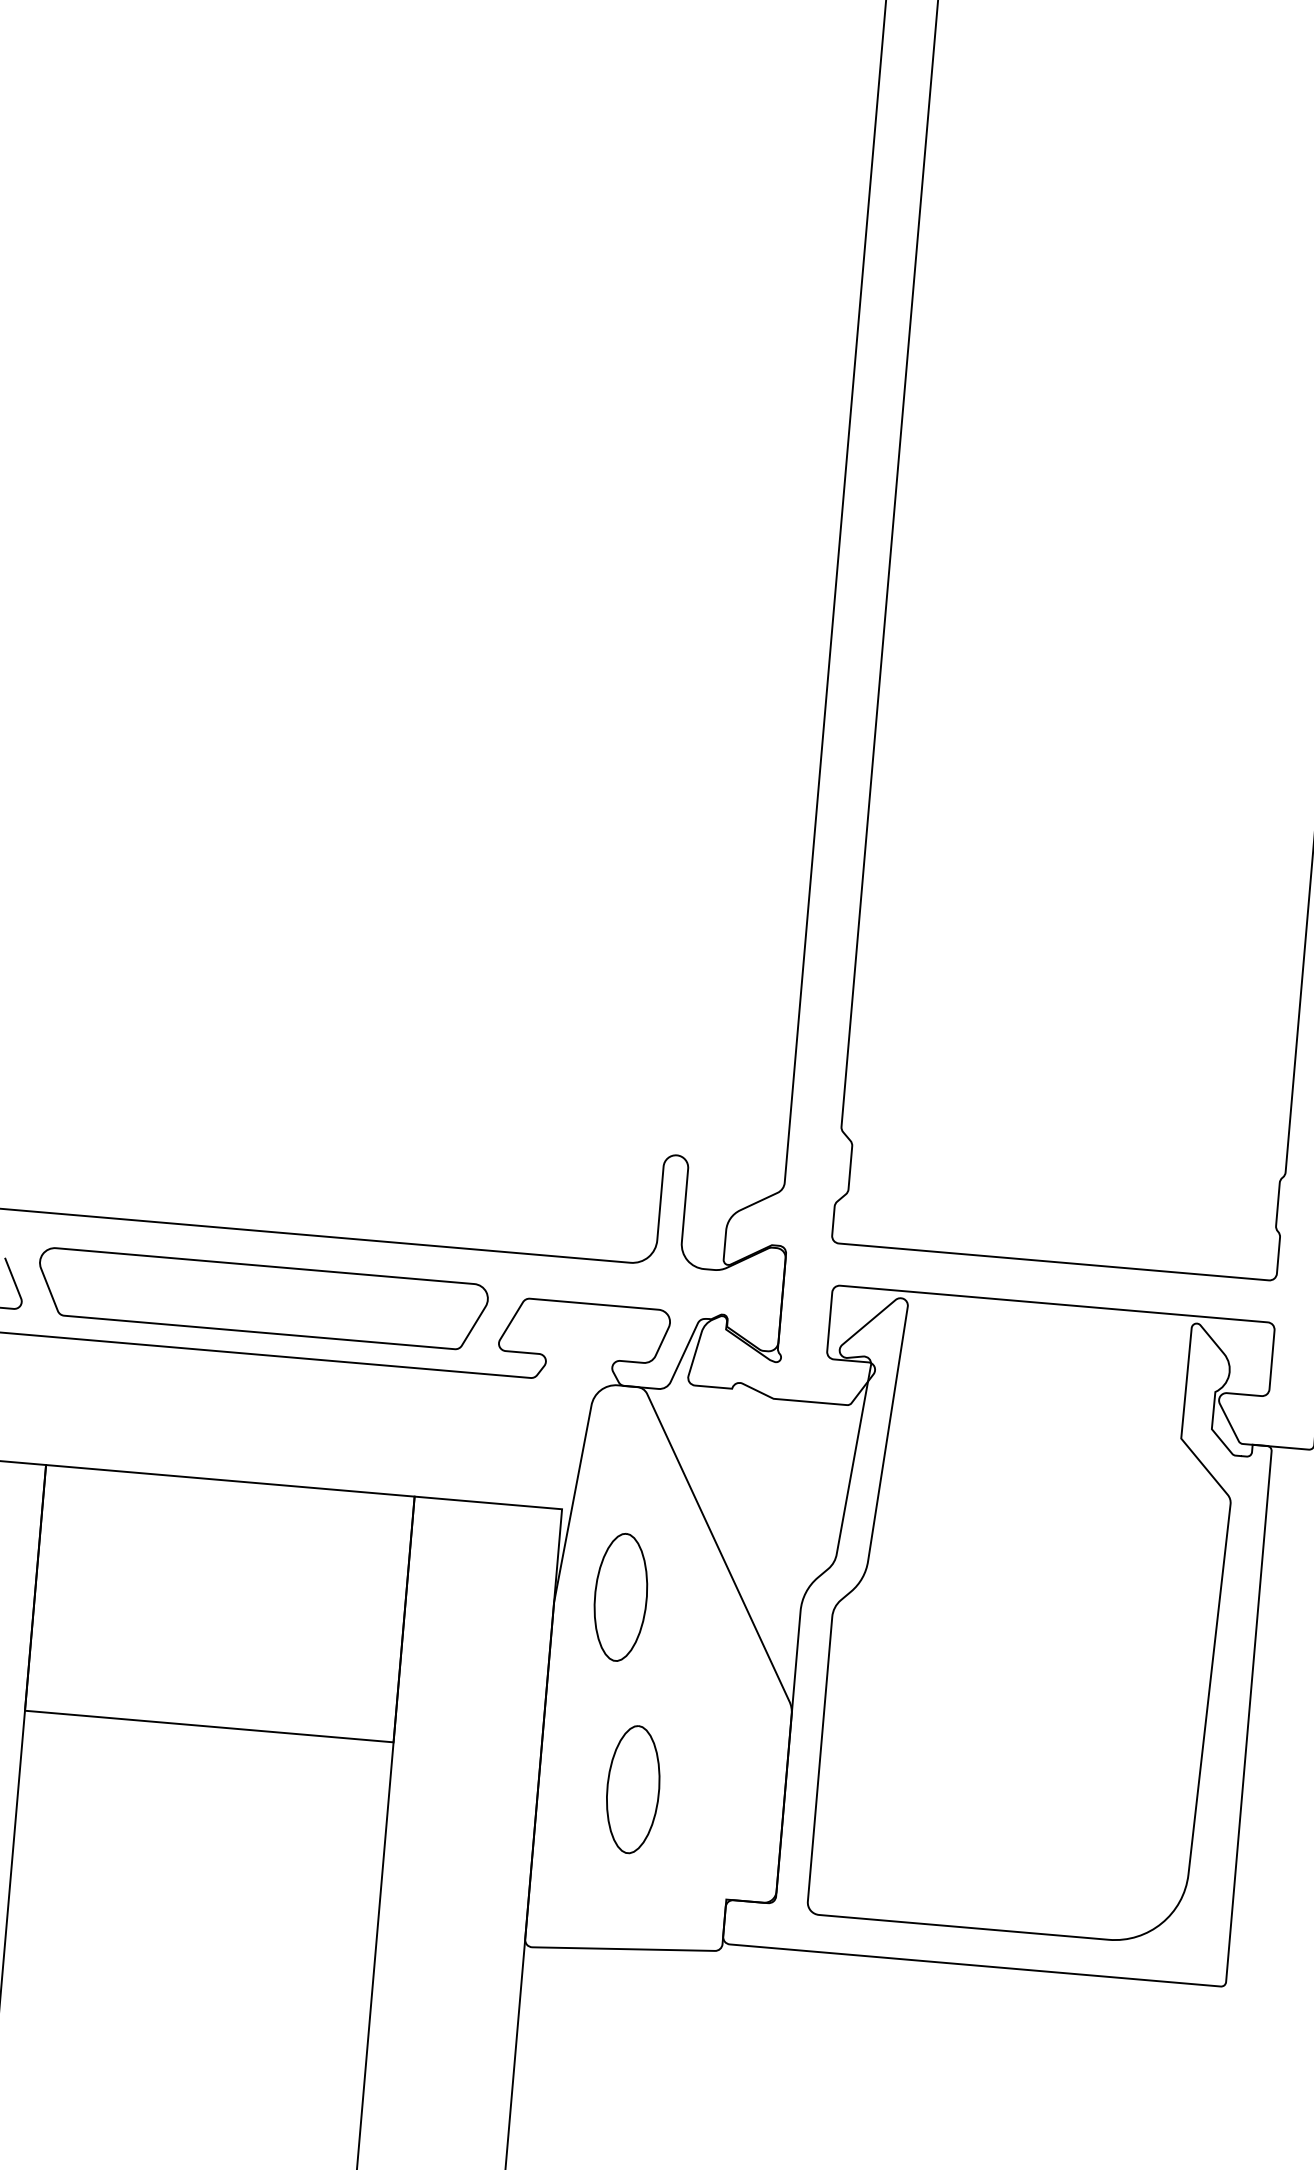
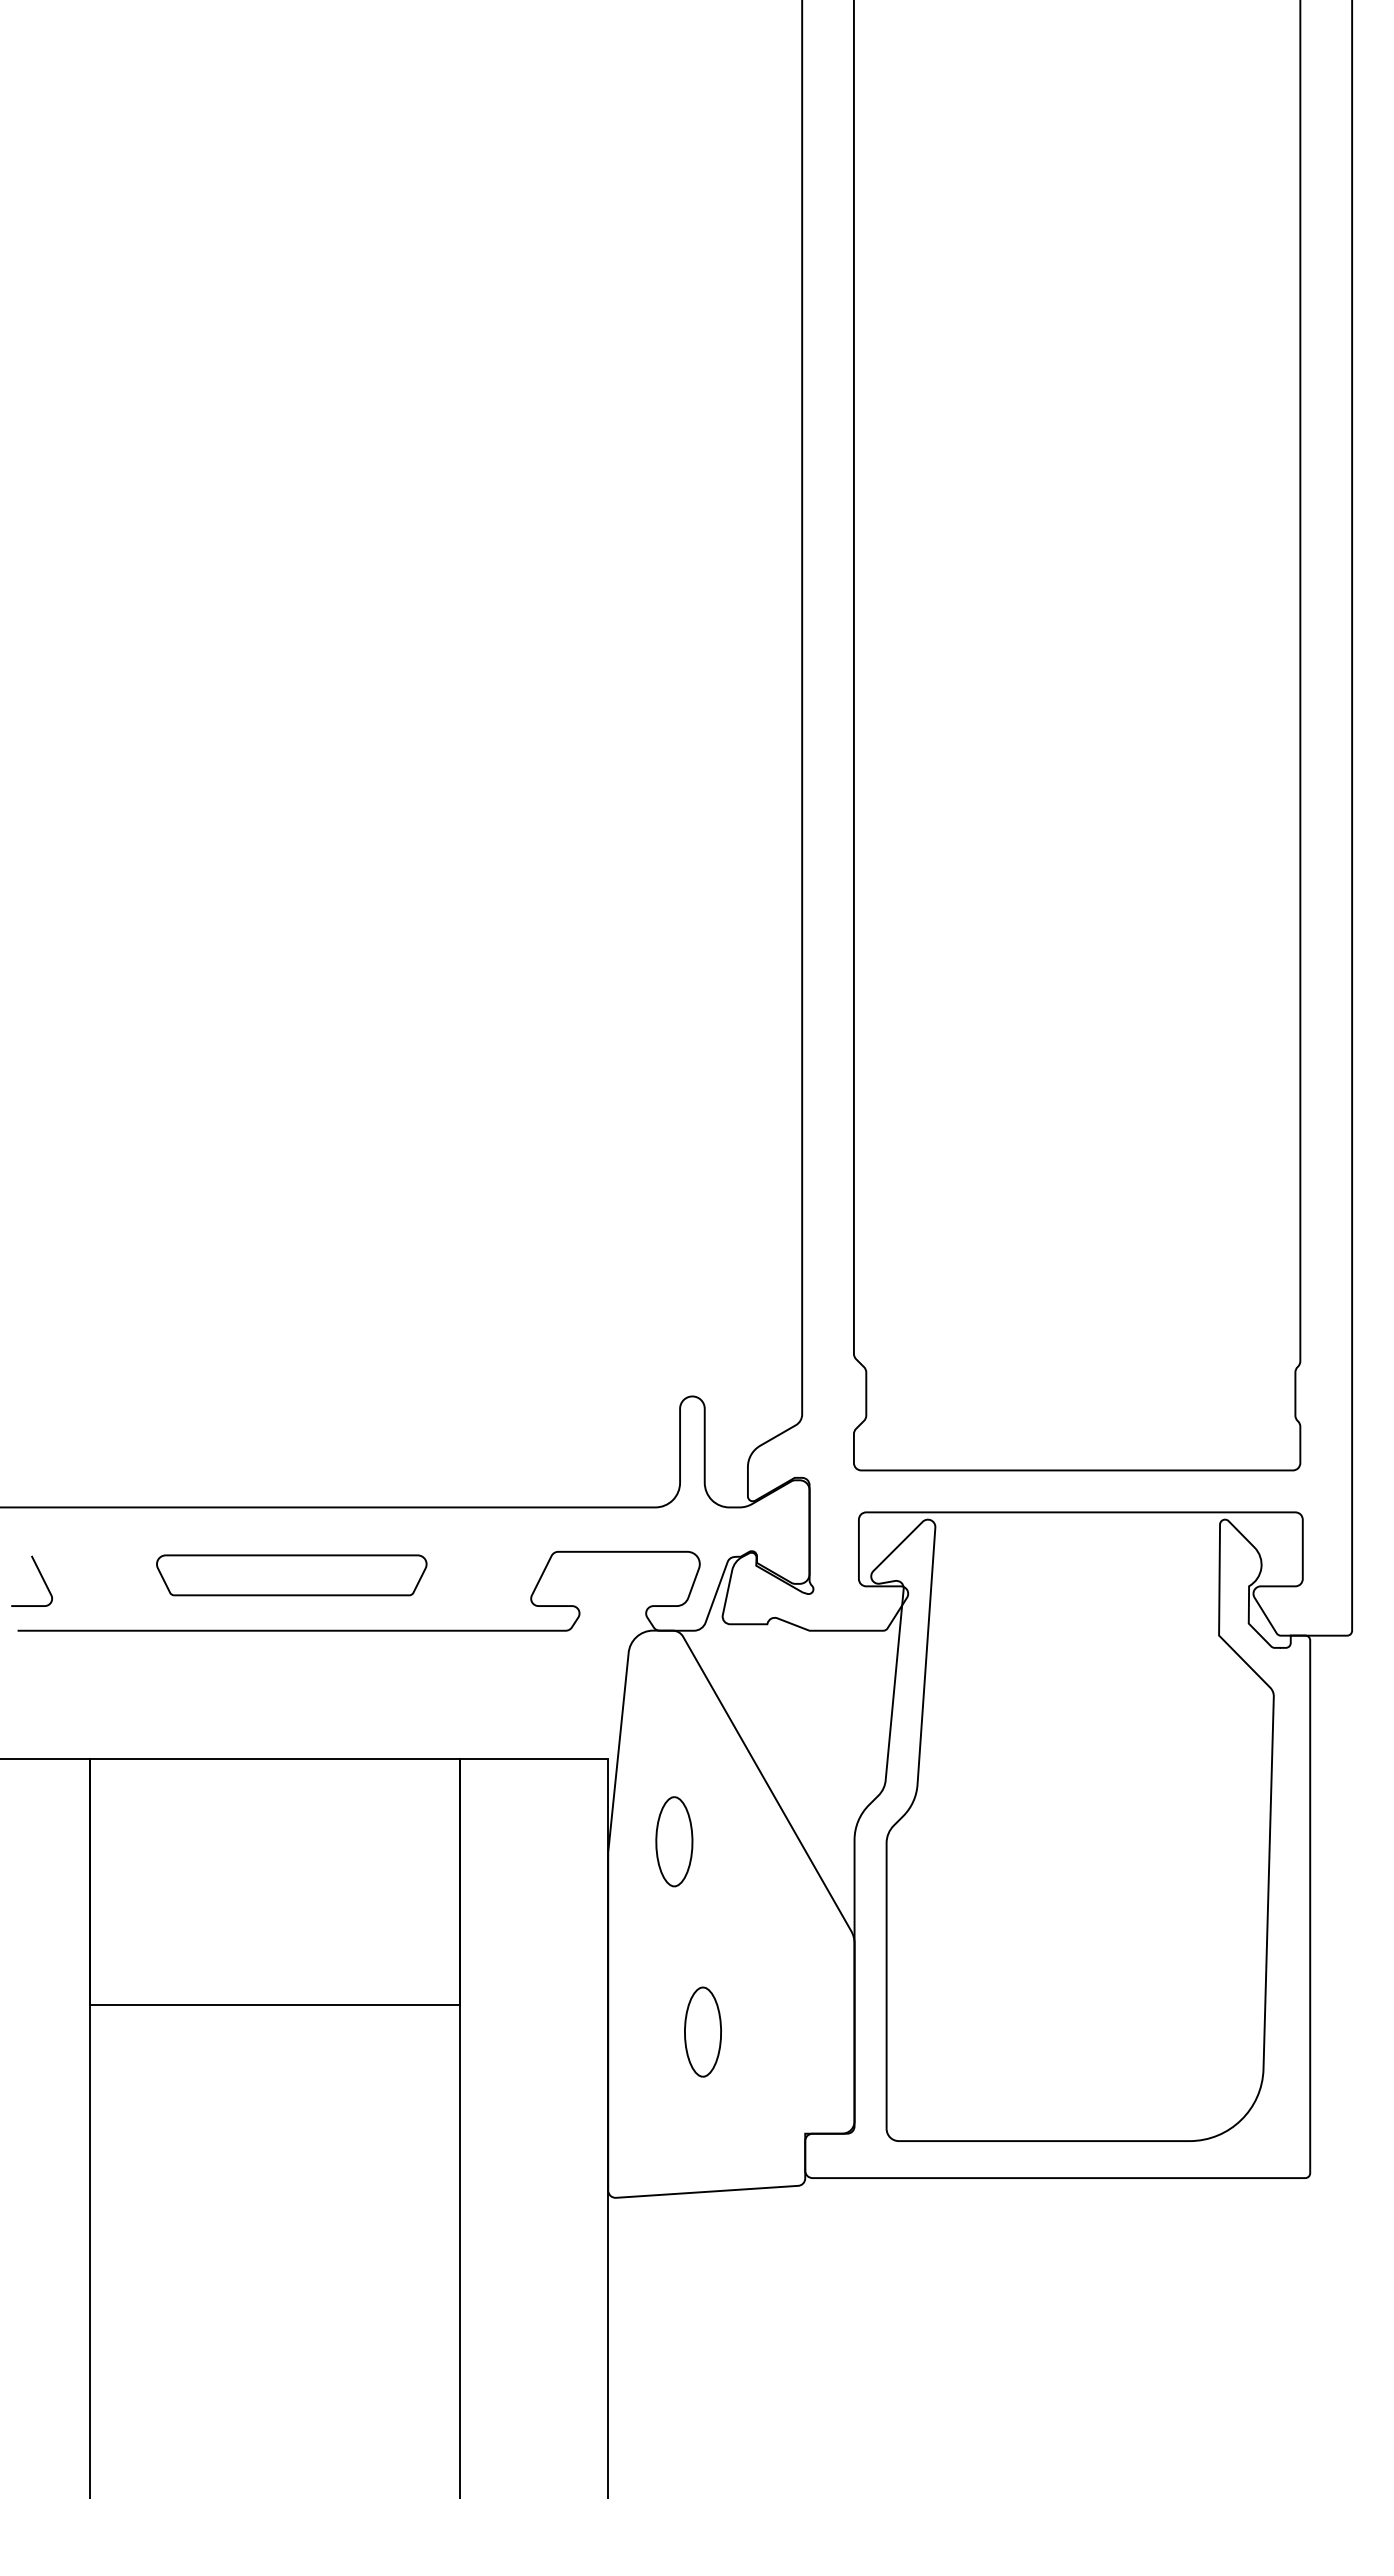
part: (262, 1299) -> (291, 1575), size x0.6
part: (621, 1597) -> (674, 1841), size x0.7
part: (632, 1788) -> (702, 2031), size x0.7

